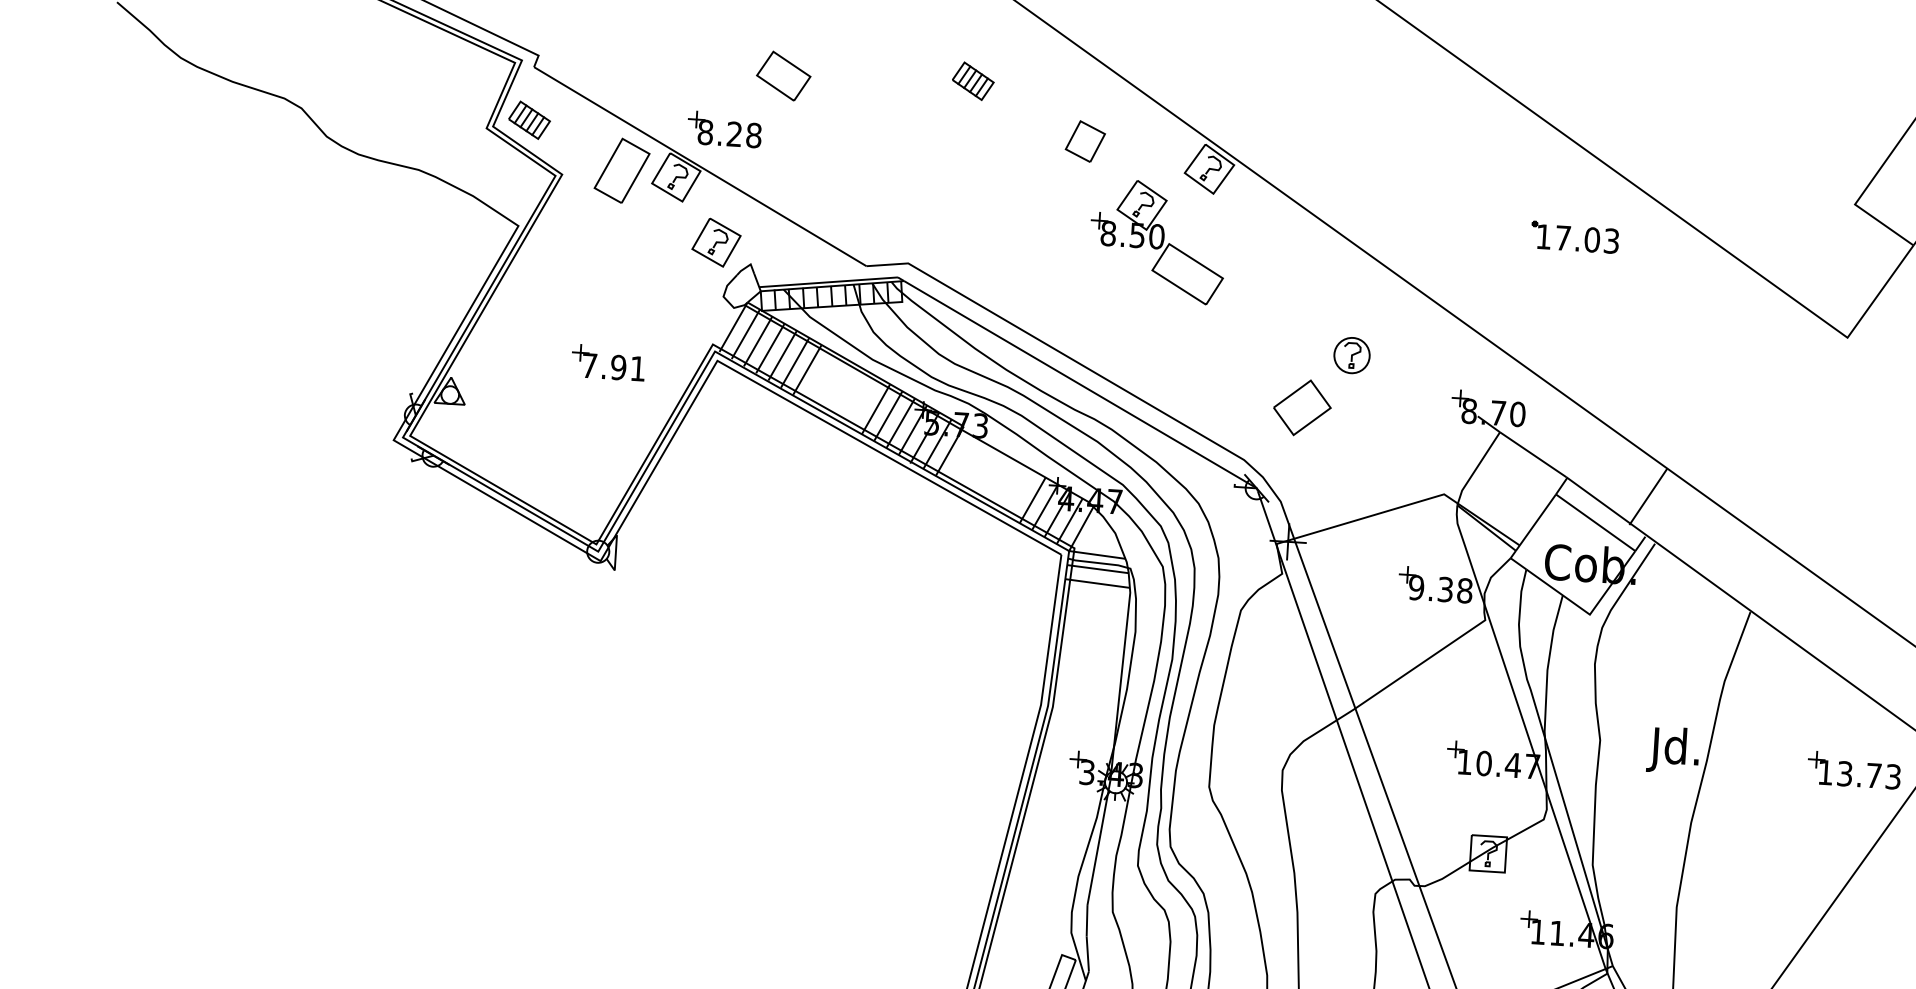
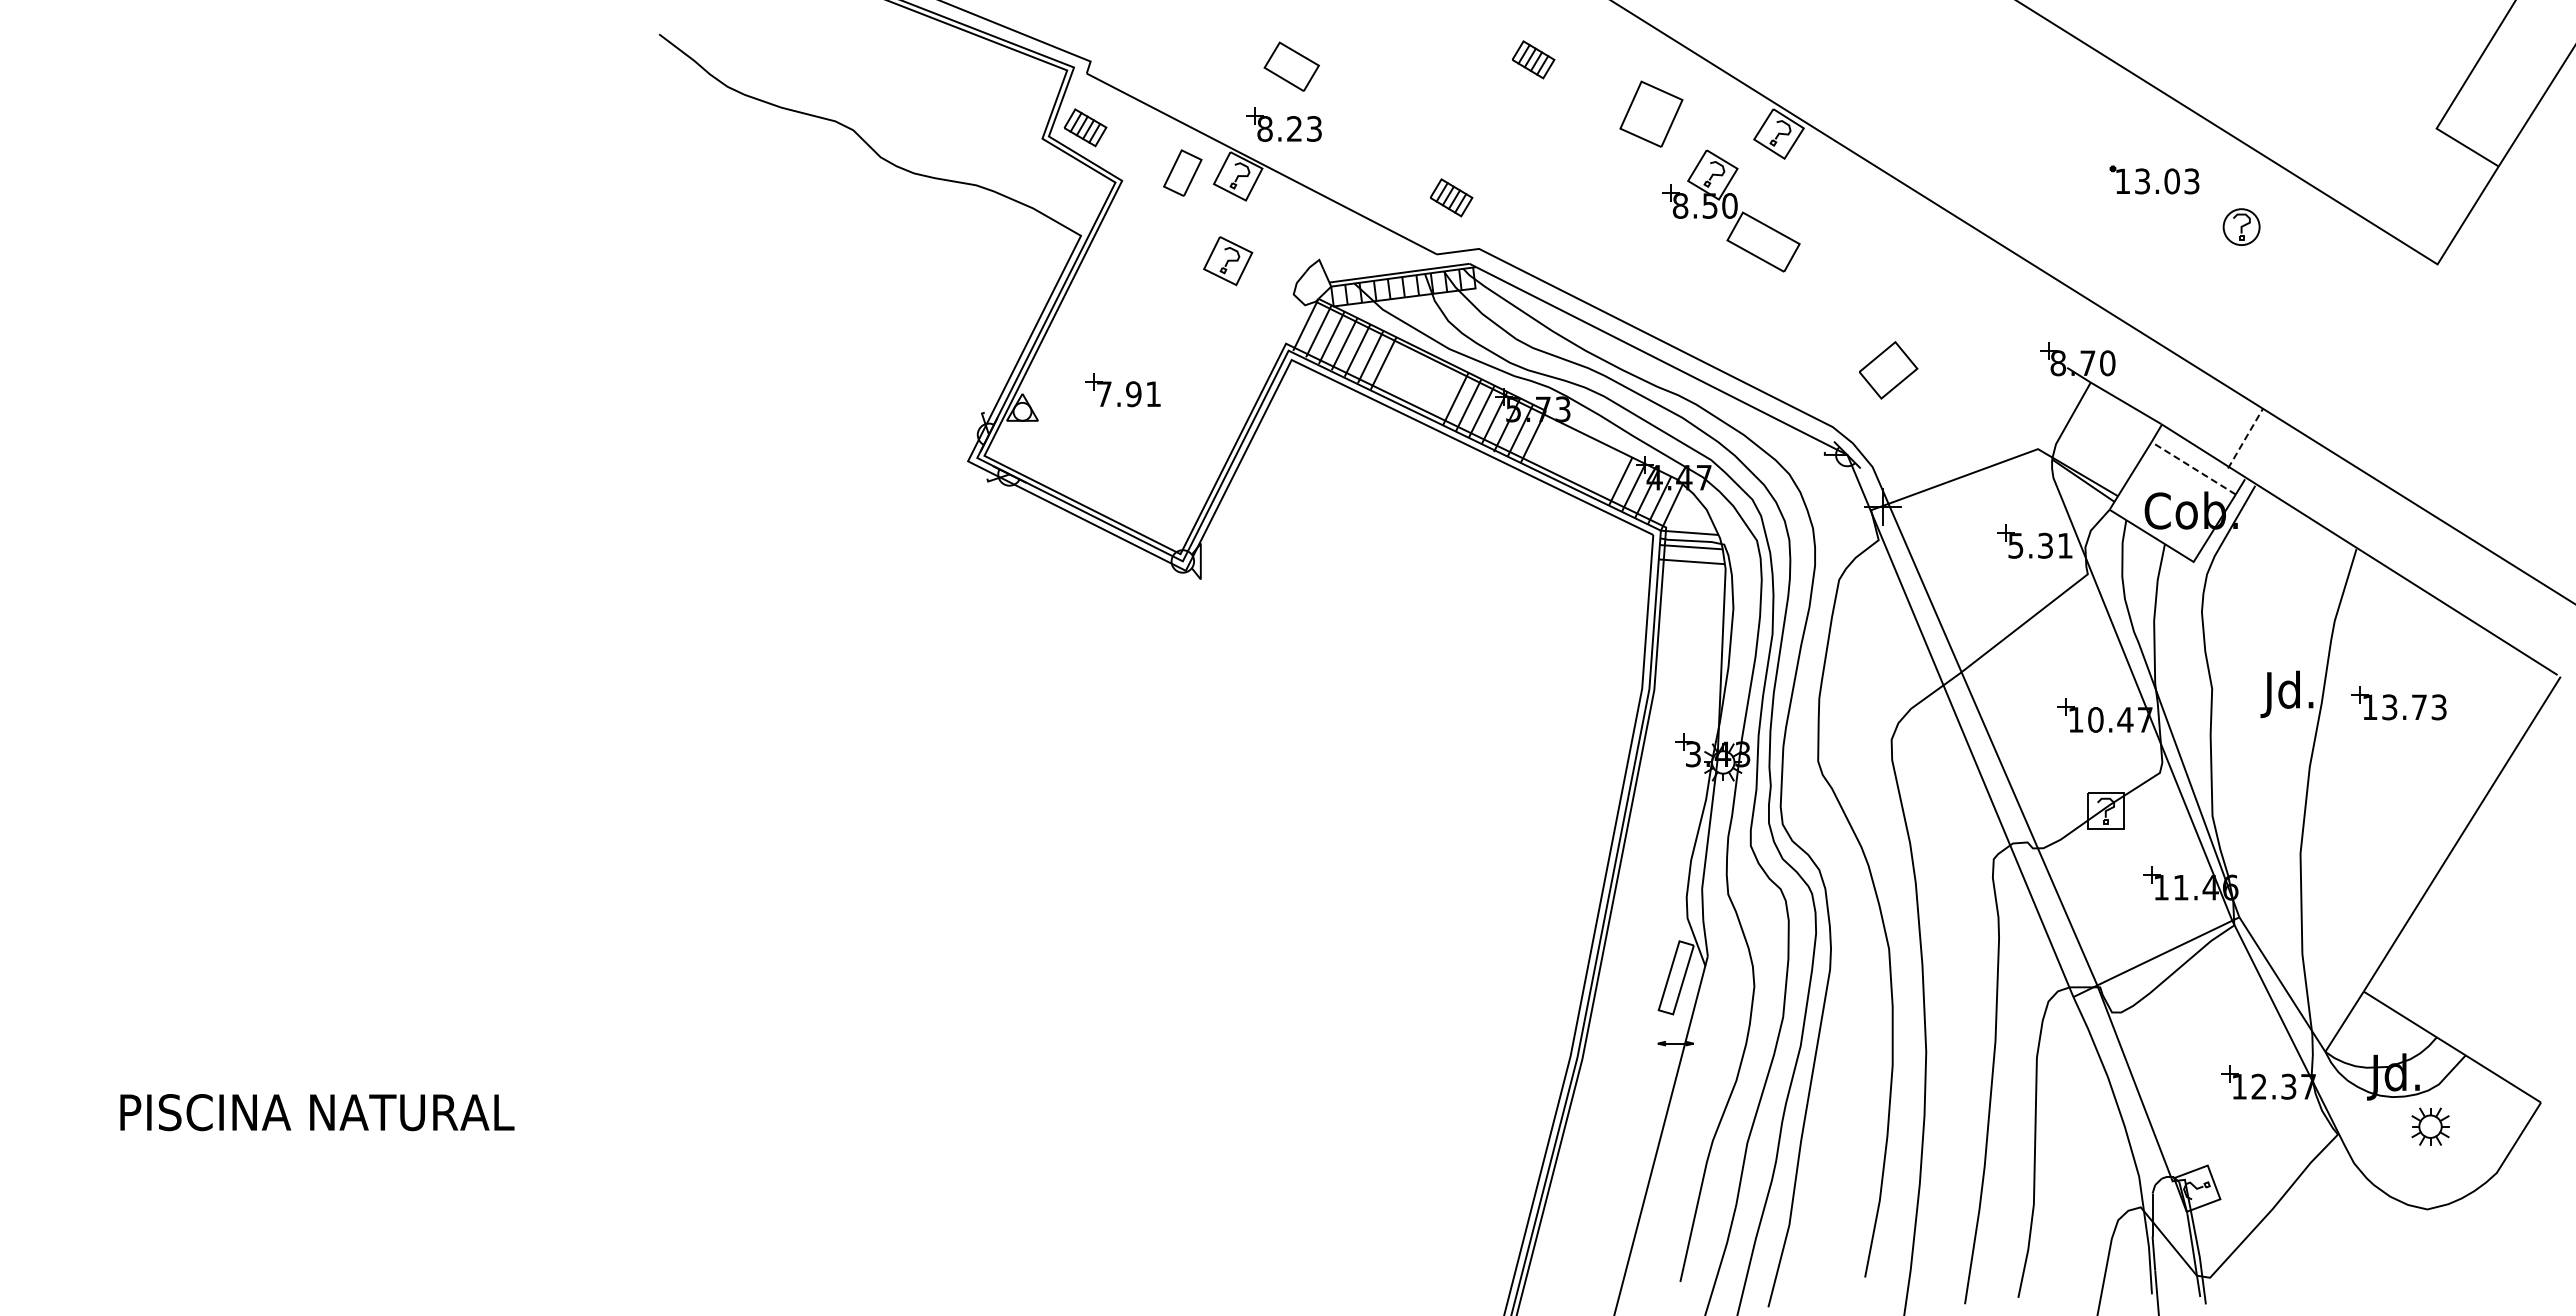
part: (783, 75) -> (1291, 66), moved
text: (754, 135) -> (1314, 128), 8.28 -> 8.23
part: (1084, 141) -> (1650, 113), size x1.6
part: (621, 170) -> (1182, 172), size x0.7
part: (884, 211) -> (1451, 197), added
text: (1563, 238) -> (2142, 181), 17.03 -> 13.03
part: (716, 243) -> (1228, 261), moved
part: (1351, 354) -> (2241, 226), moved
part: (607, 363) -> (1122, 390), moved
line: (1648, 496) -> (2245, 438), solid -> dashed
line: (1595, 522) -> (2193, 468), solid -> dashed
text: (1440, 589) -> (2040, 545), 9.38 -> 5.31
part: (1853, 770) -> (2398, 703), moved

